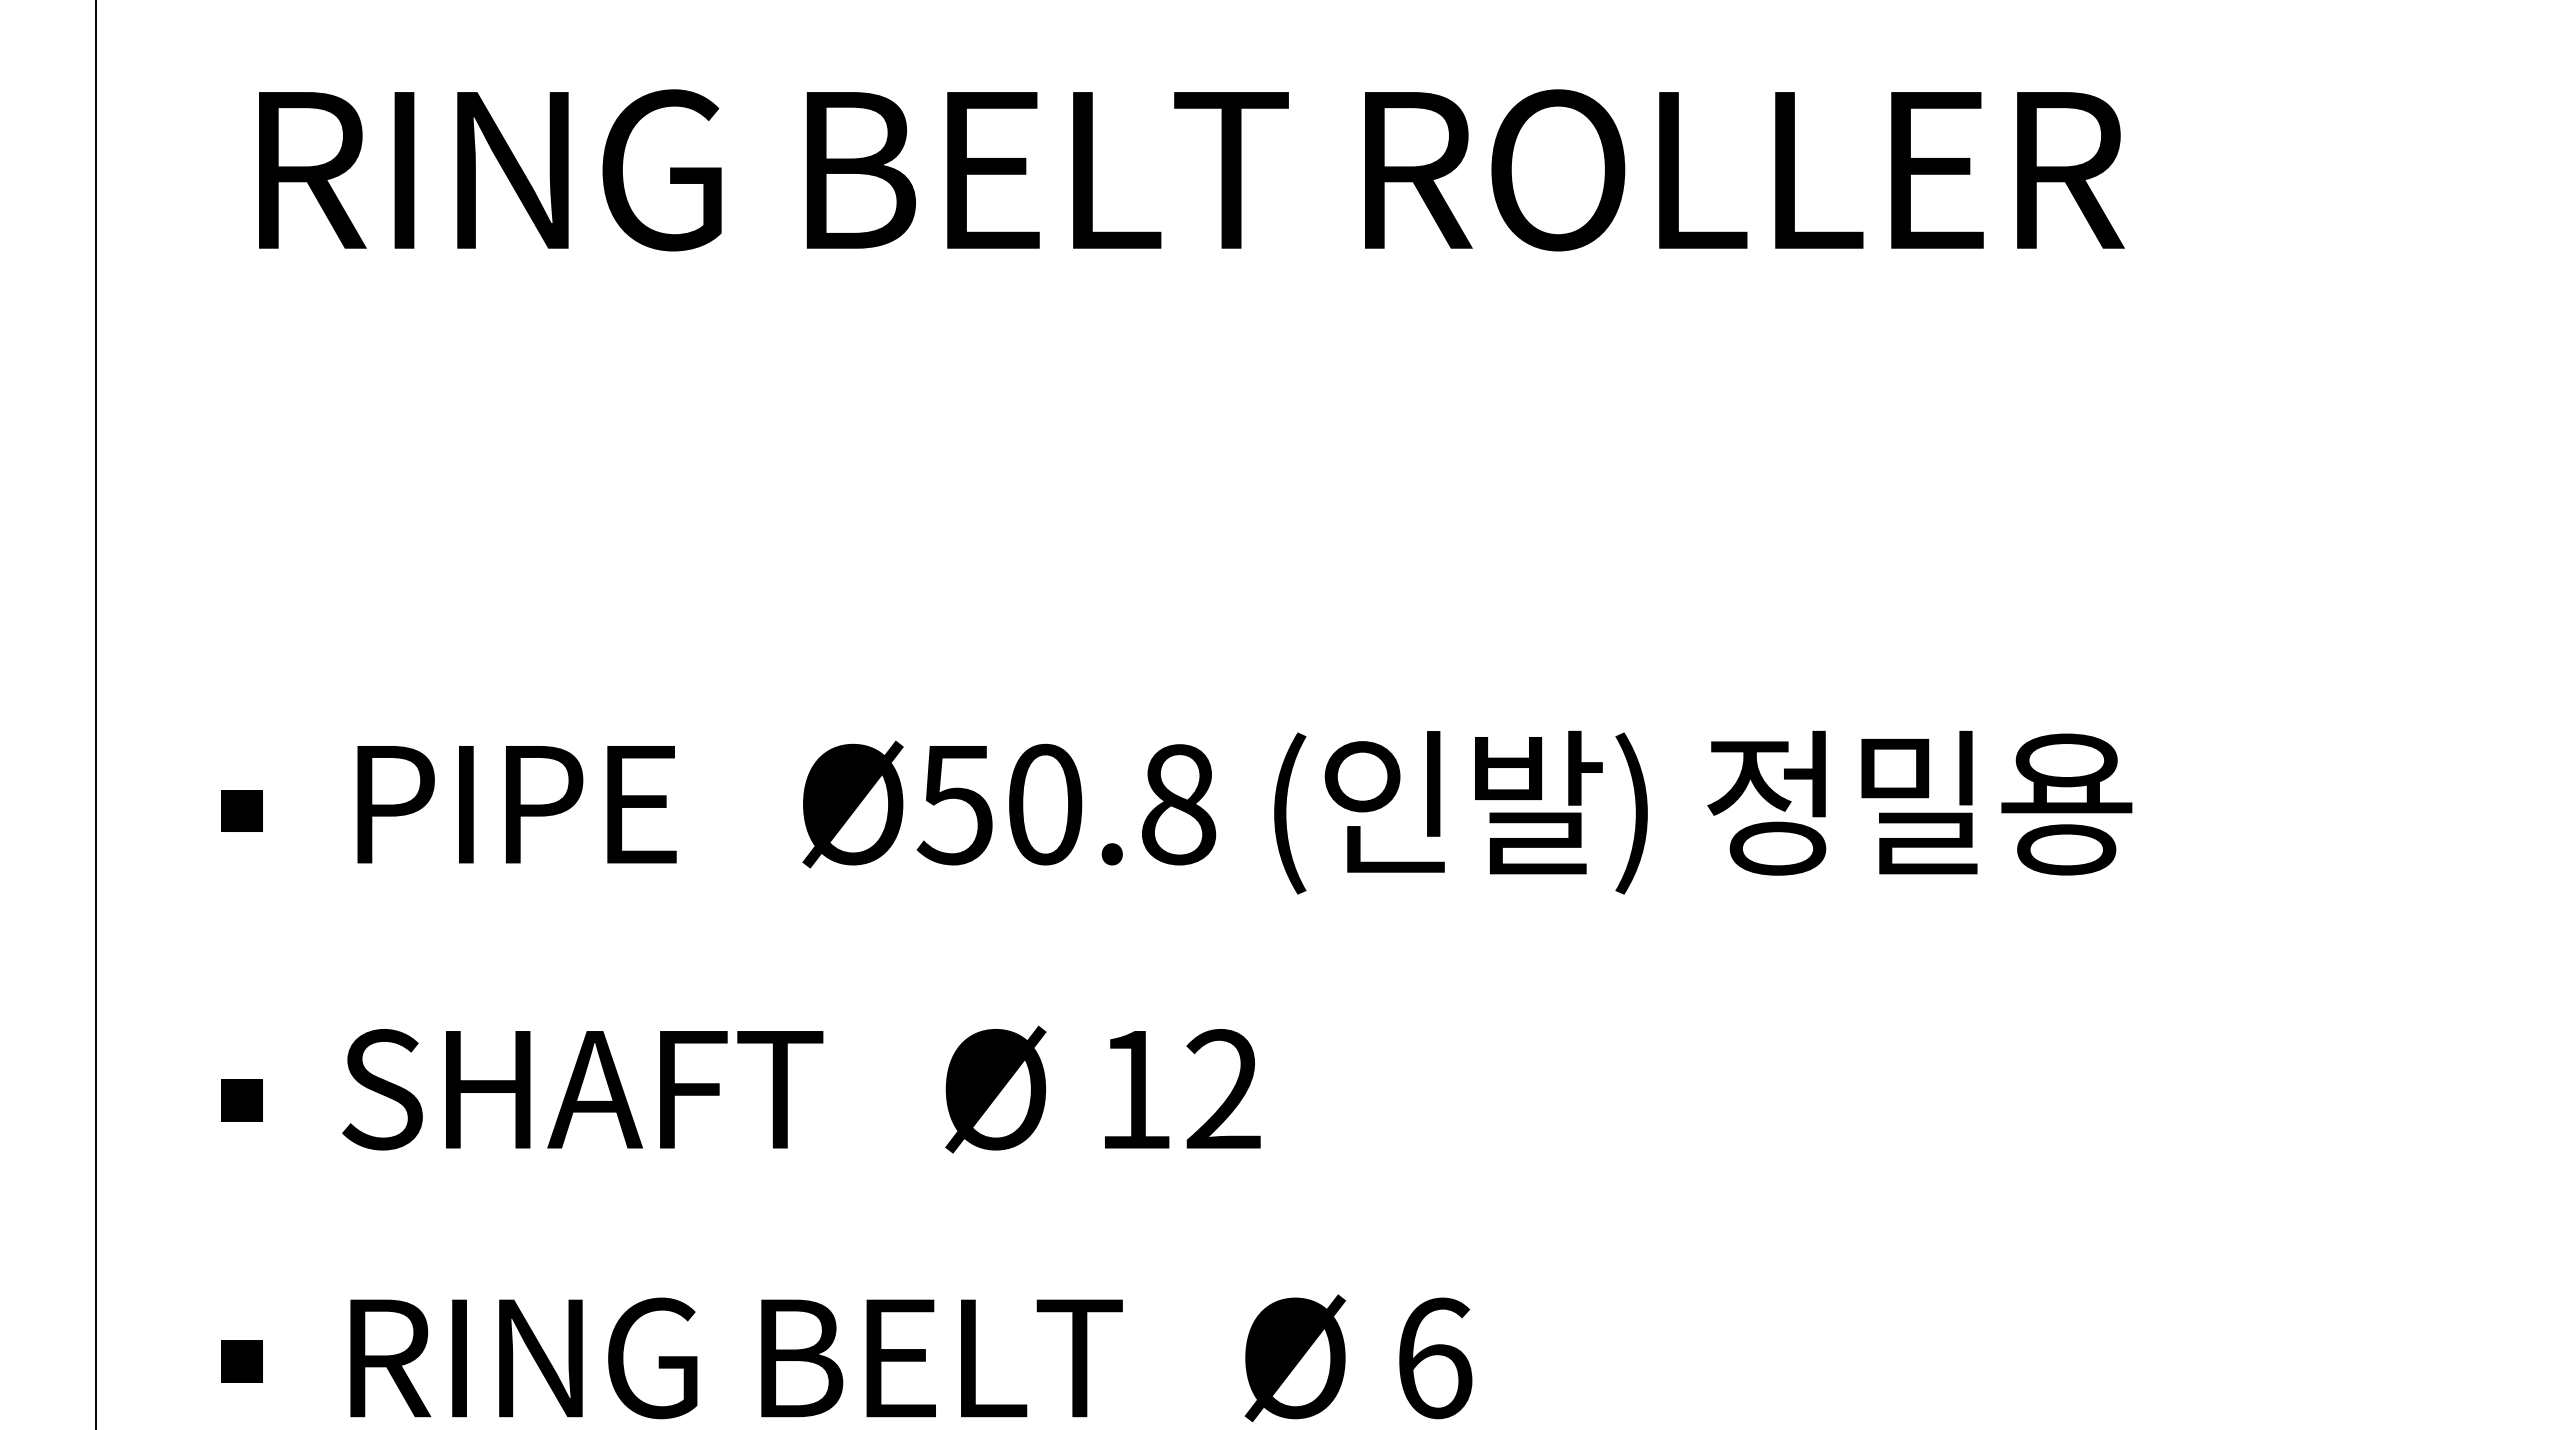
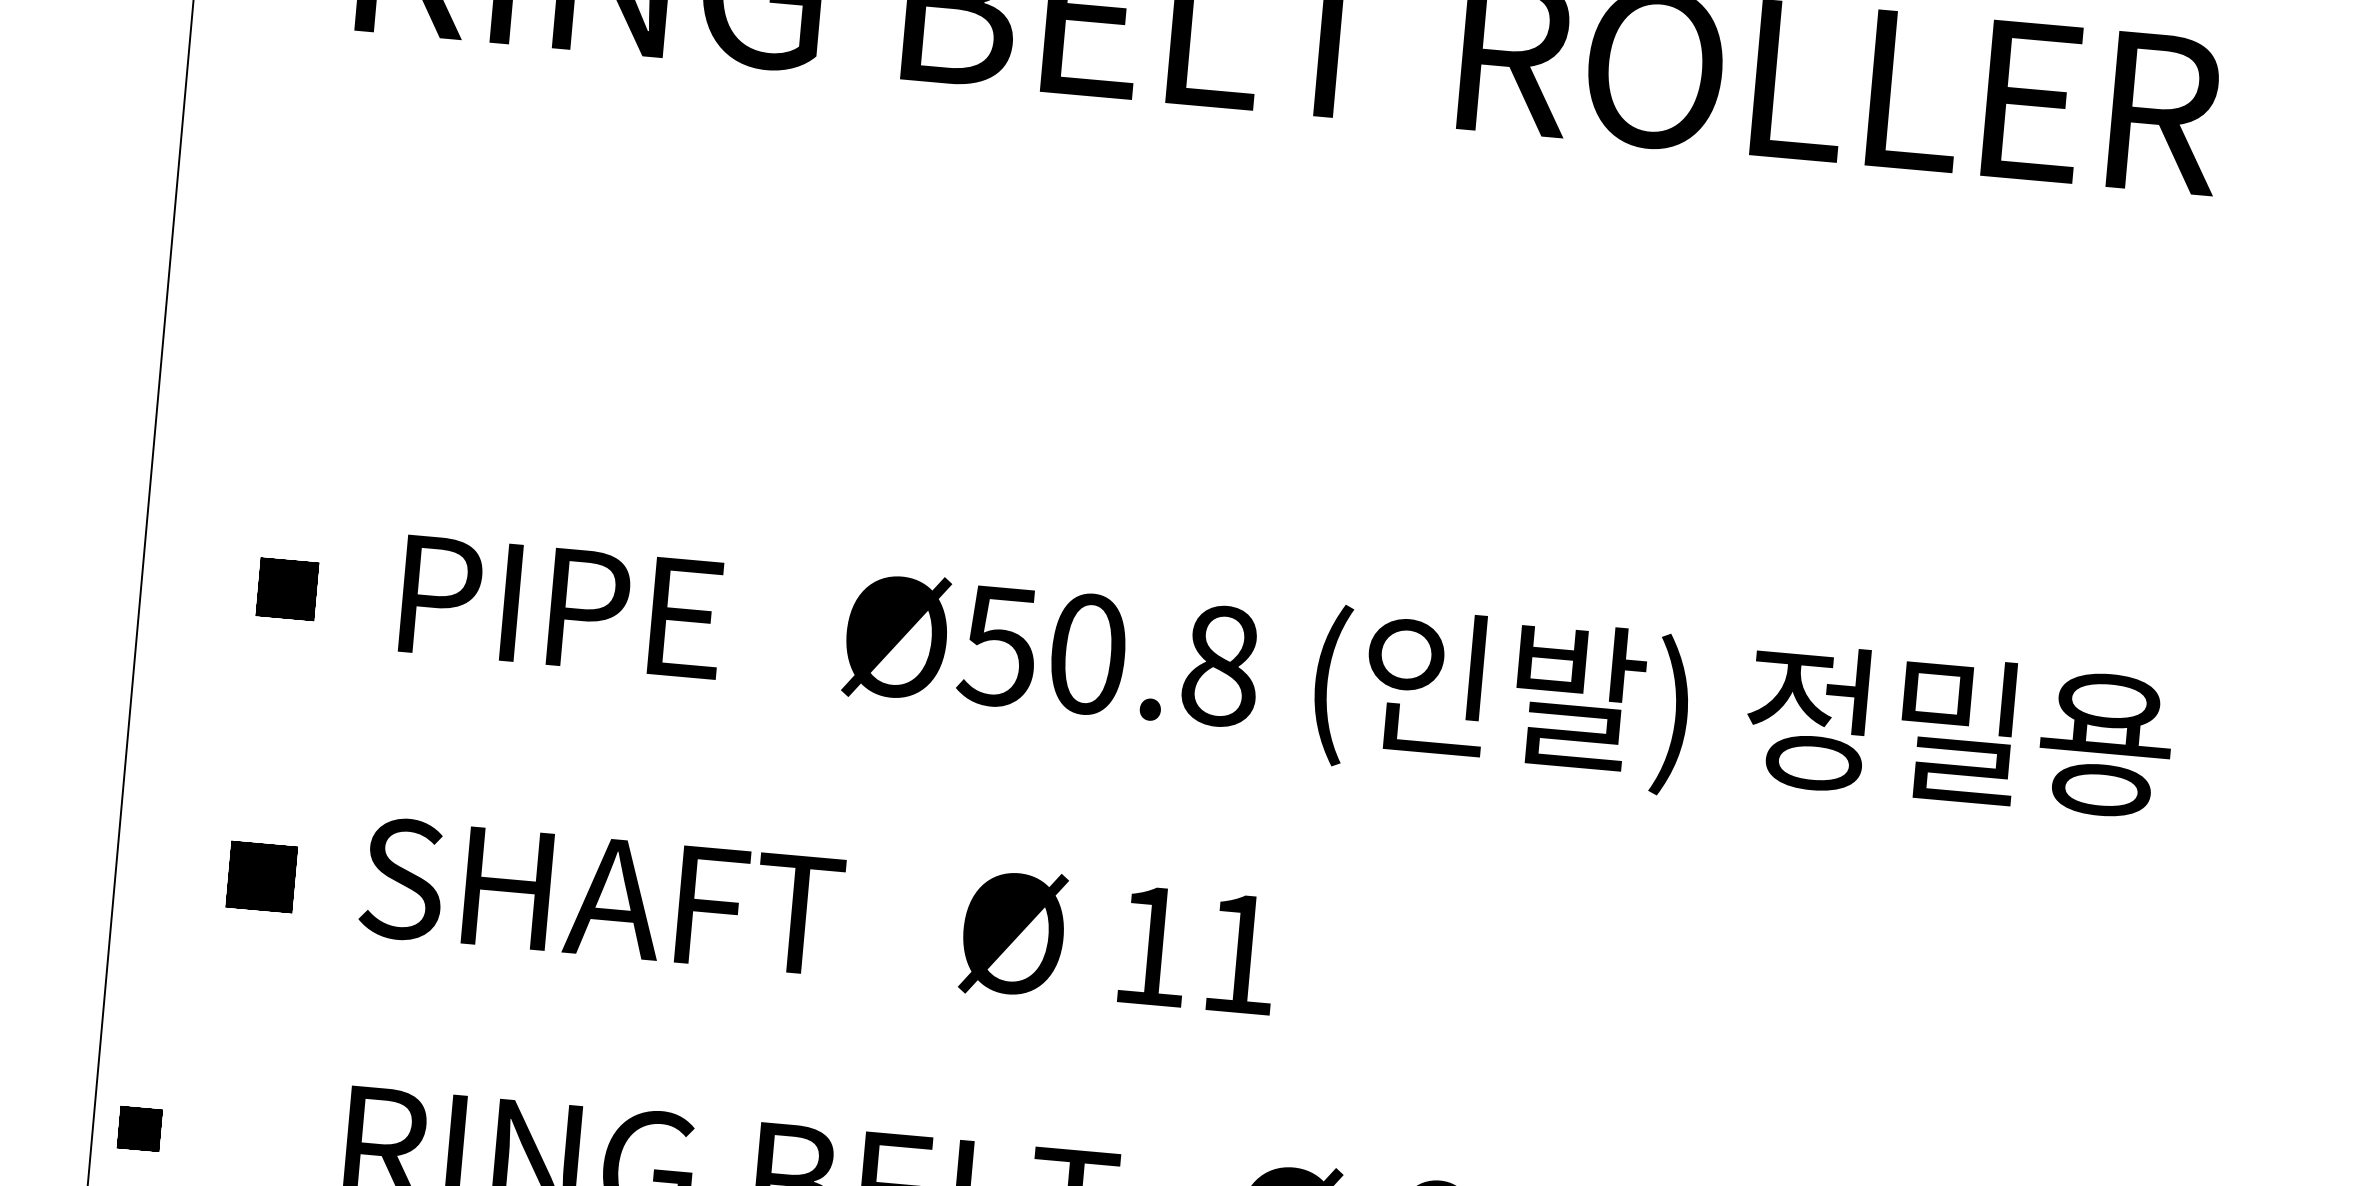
part: (241, 810) -> (286, 588), size x1.4
text: (1223, 1088) -> (1240, 952), 12 -> 11
part: (241, 1100) -> (261, 877), size x1.6
part: (241, 1361) -> (139, 1128), moved

